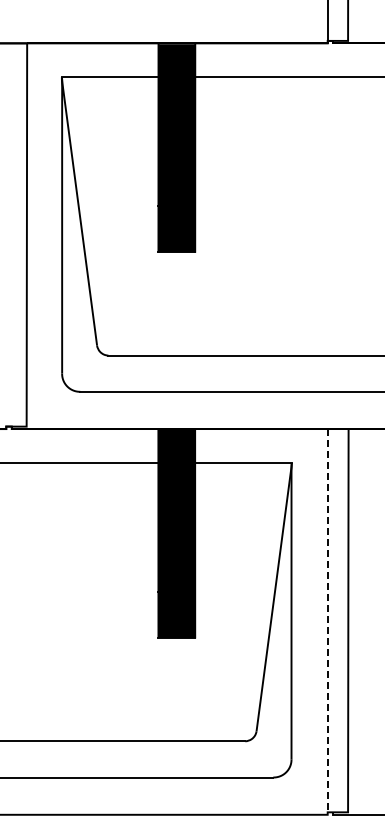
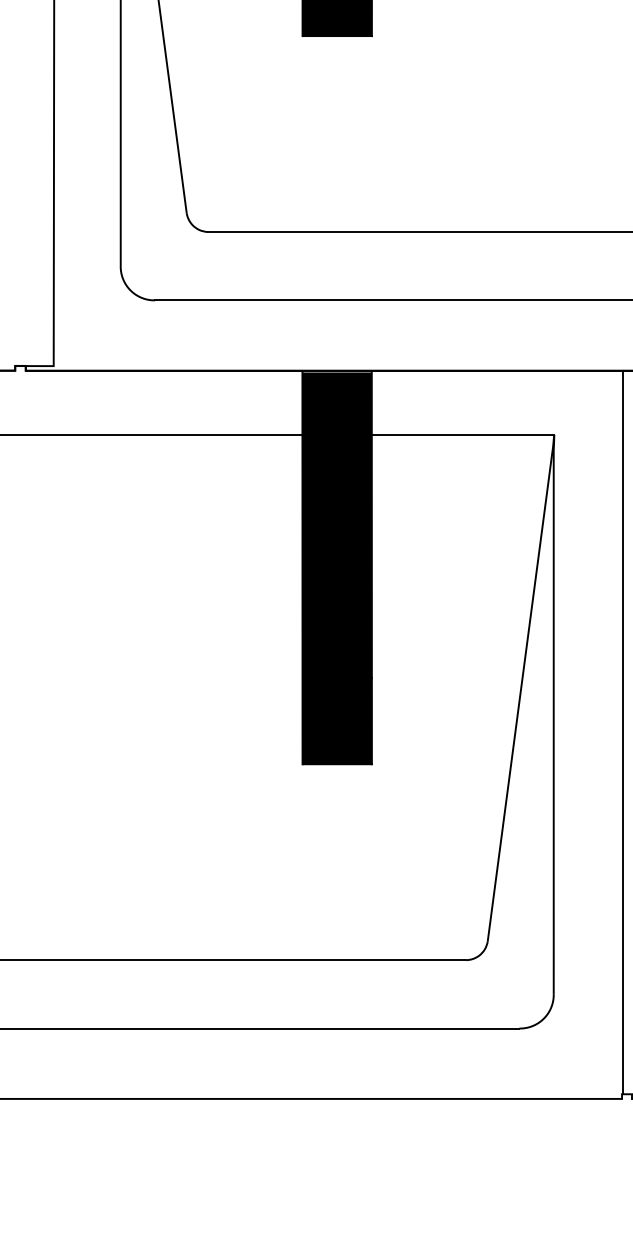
line: (328, 620) -> (623, 732), dashed -> solid

